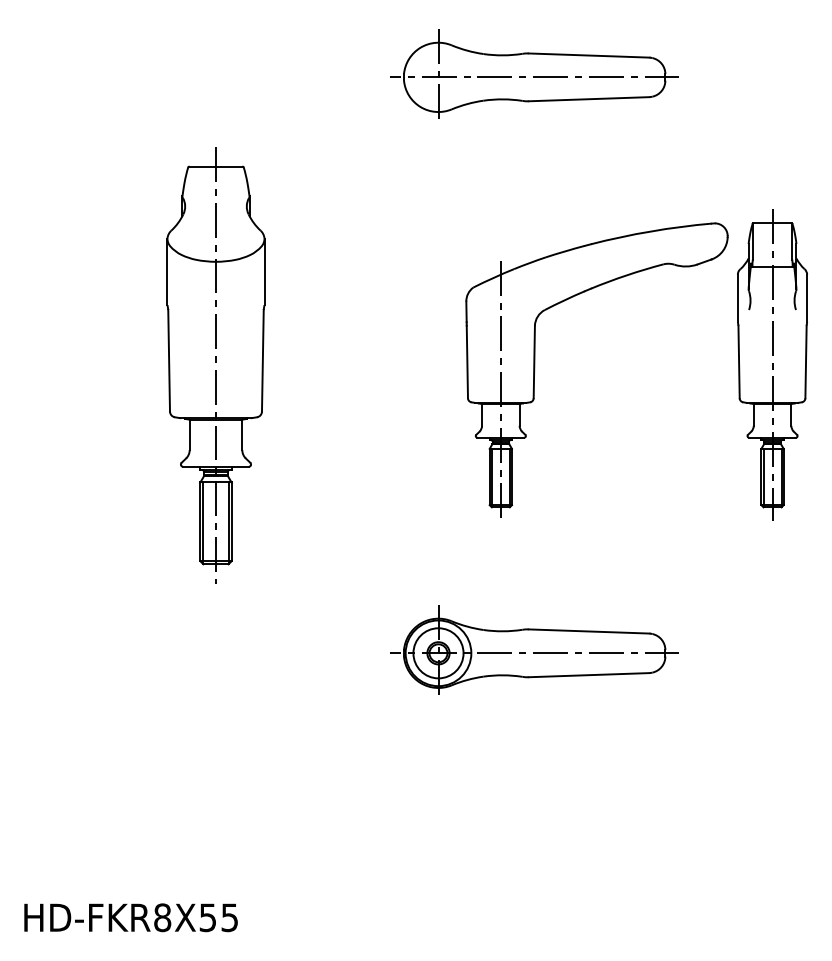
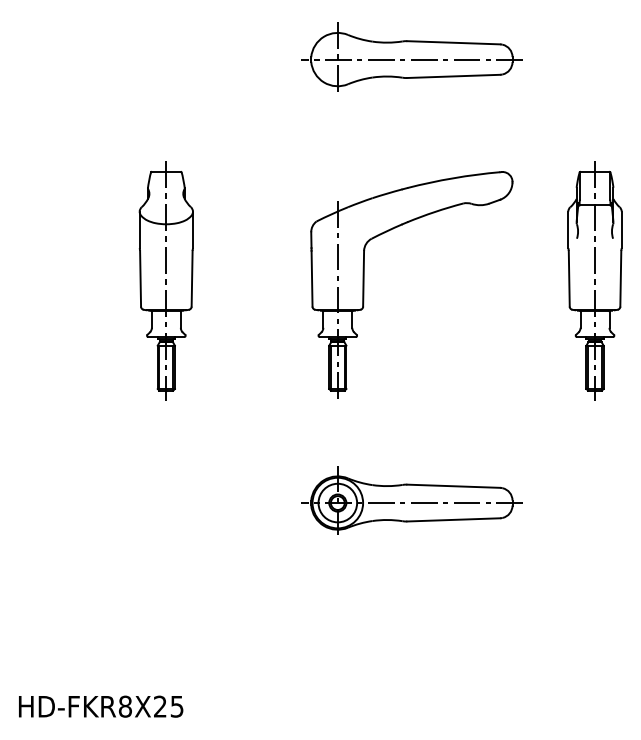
part: (214, 364) -> (165, 280), size x0.71
part: (535, 369) -> (364, 284), moved
text: (208, 917) -> (160, 706), HD-FKR8X55 -> HD-FKR8X25

